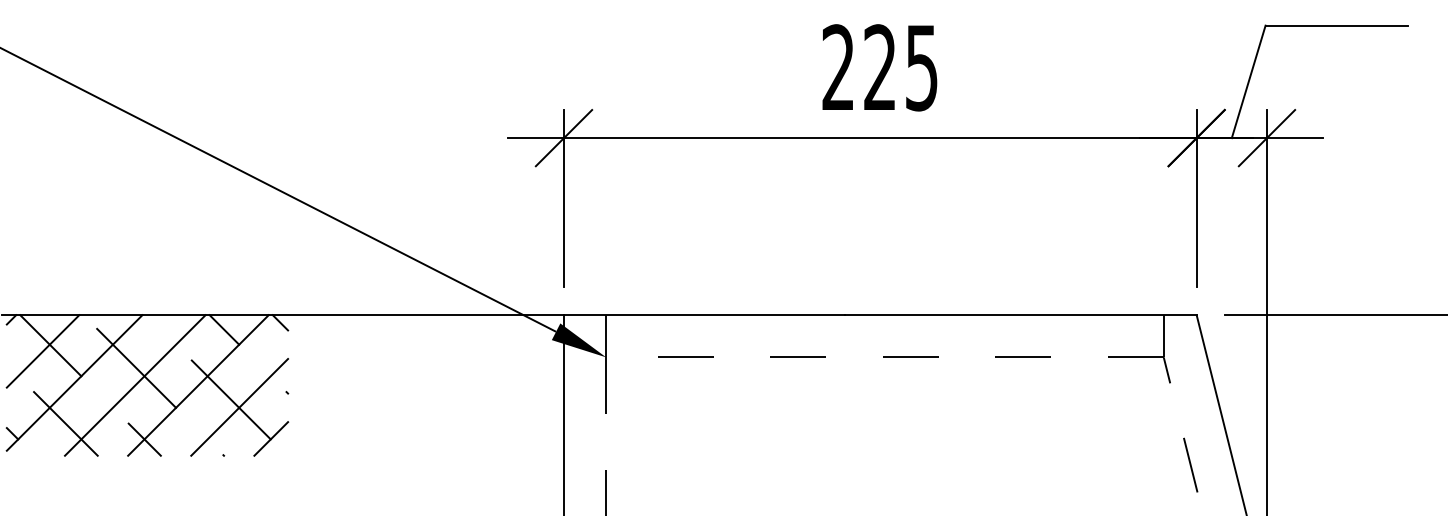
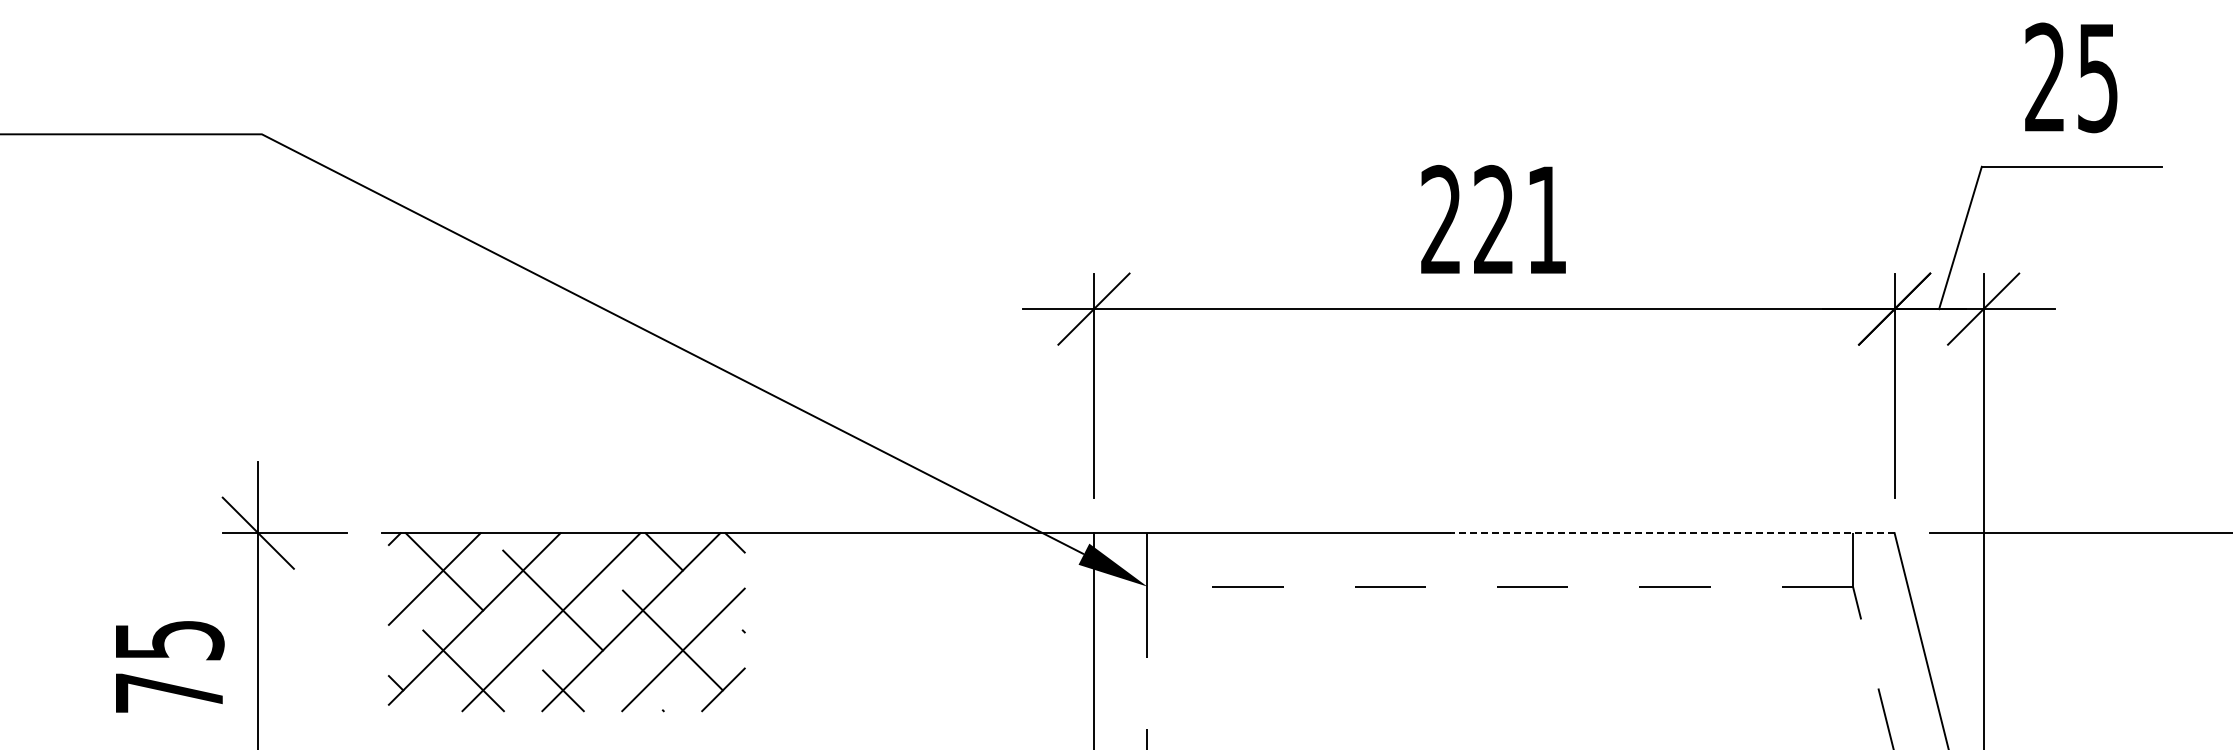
text: (921, 68) -> (1546, 220), 225 -> 221
line: (1020, 315) -> (1671, 533), solid -> dashed

